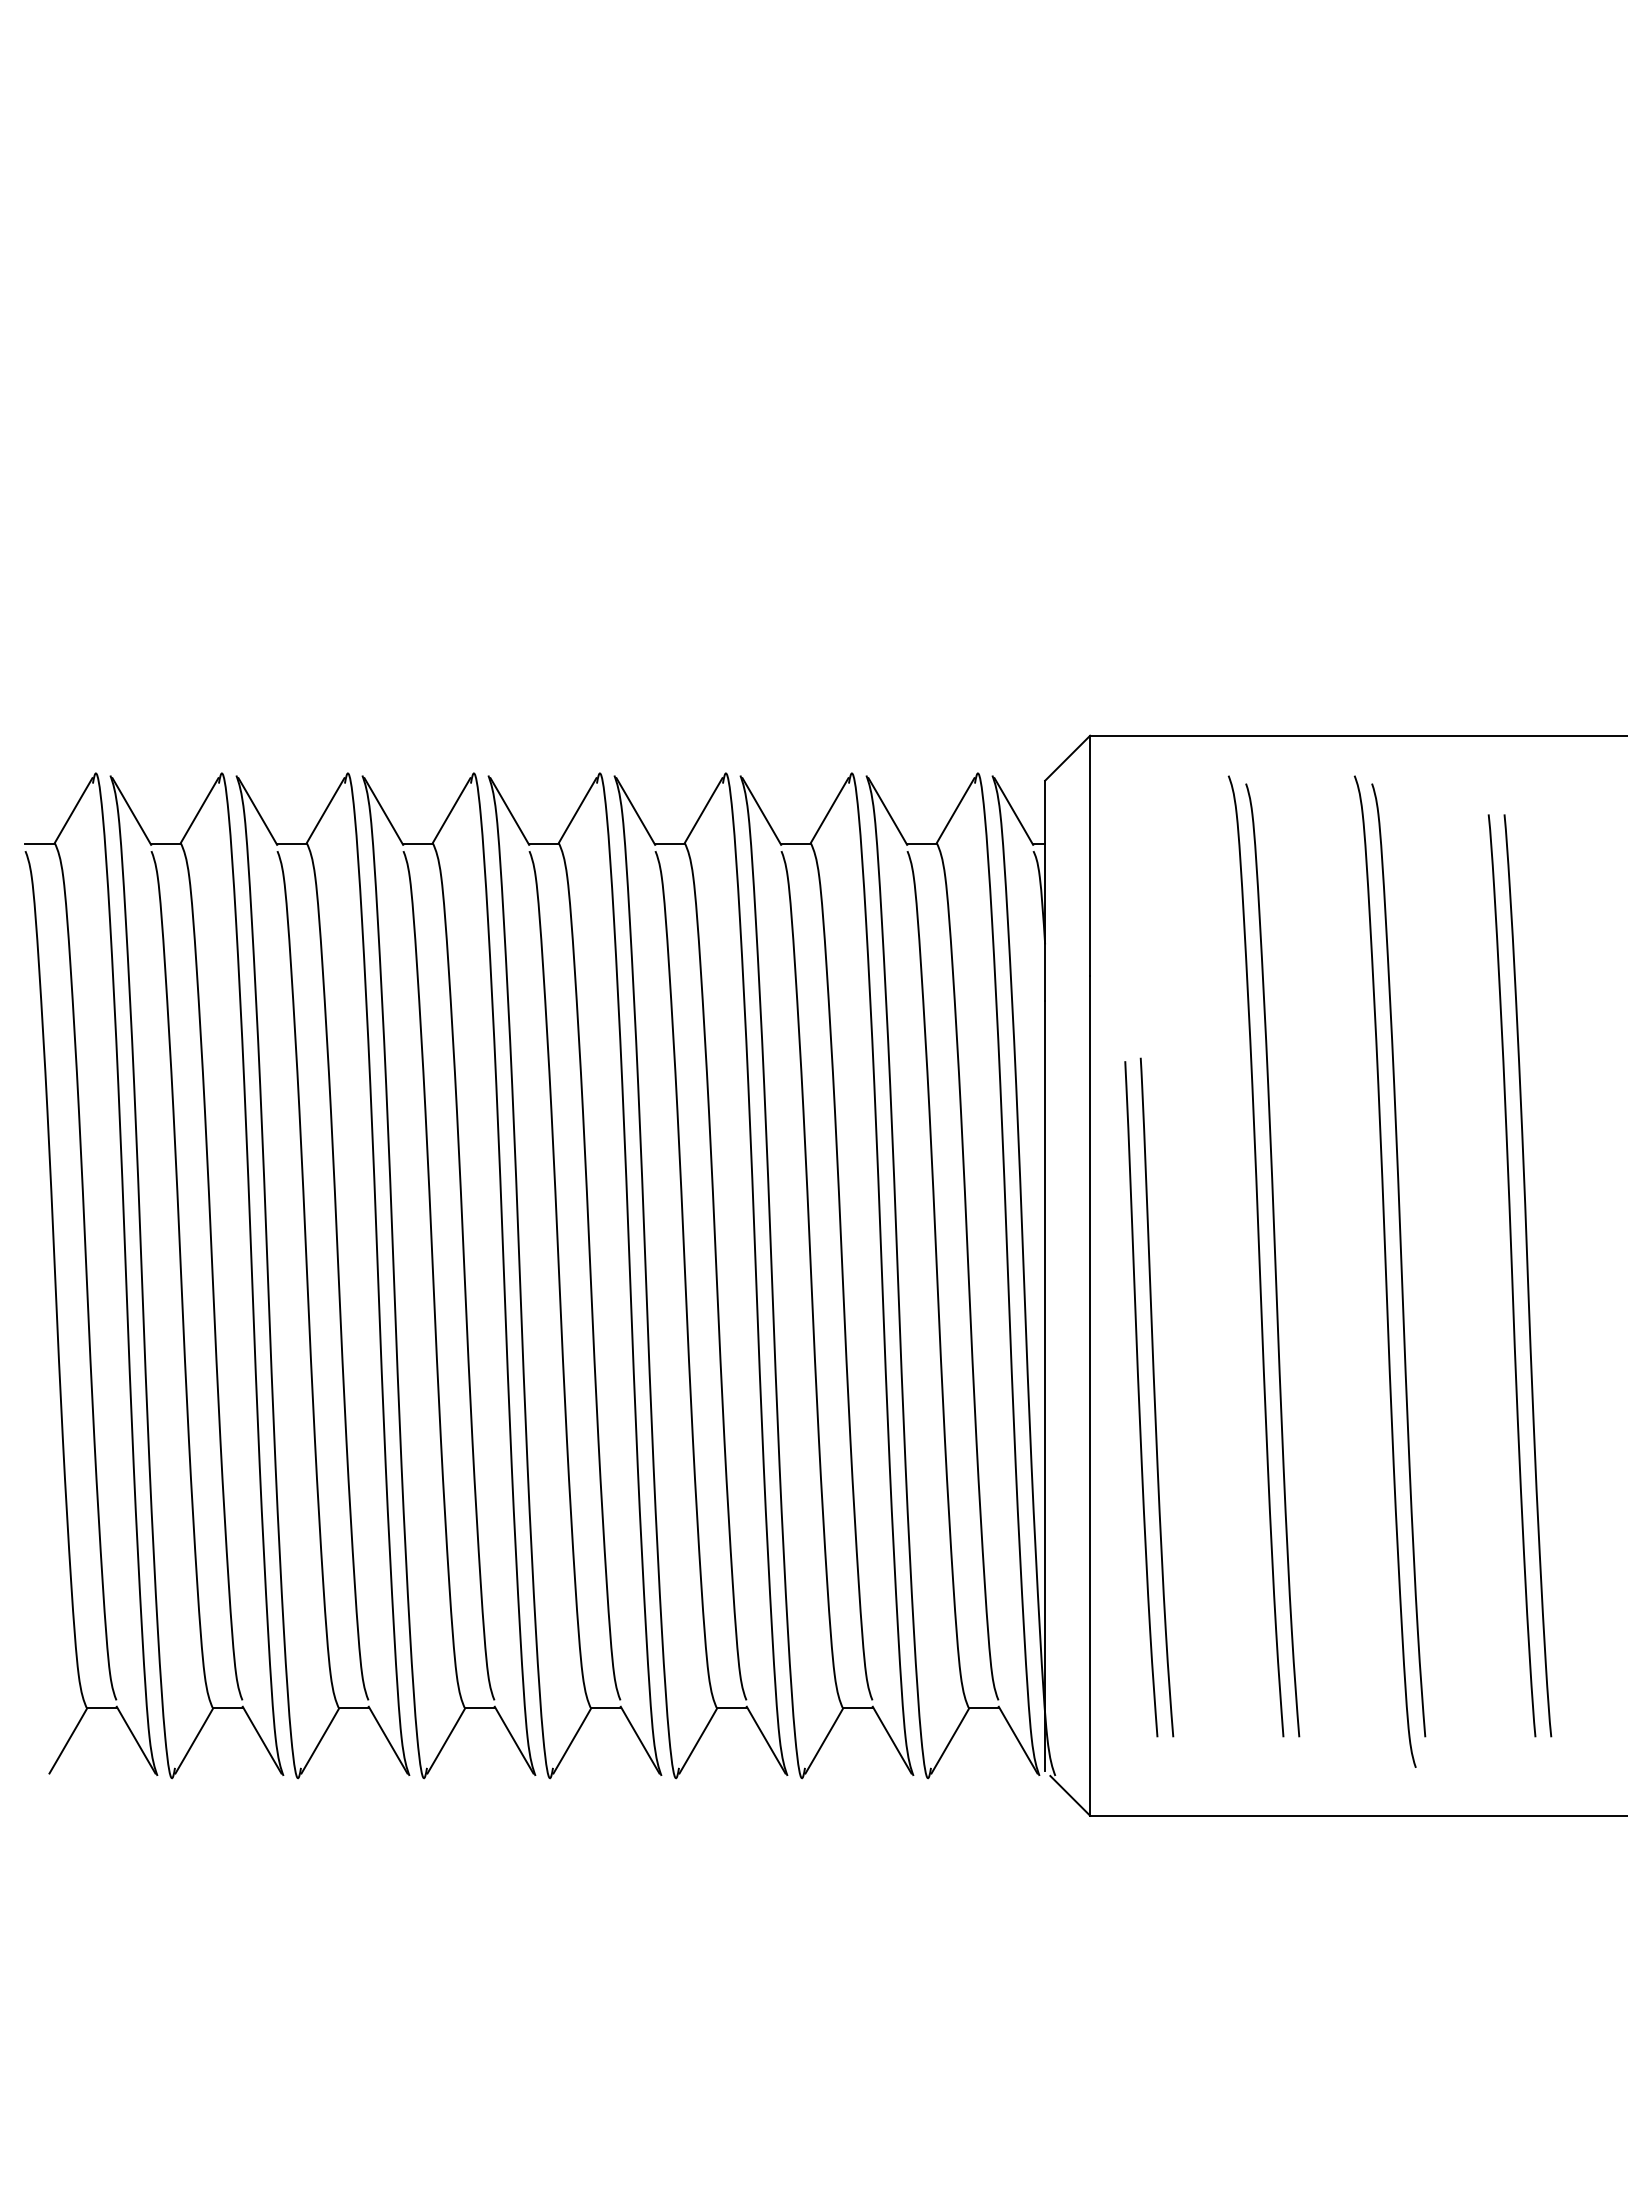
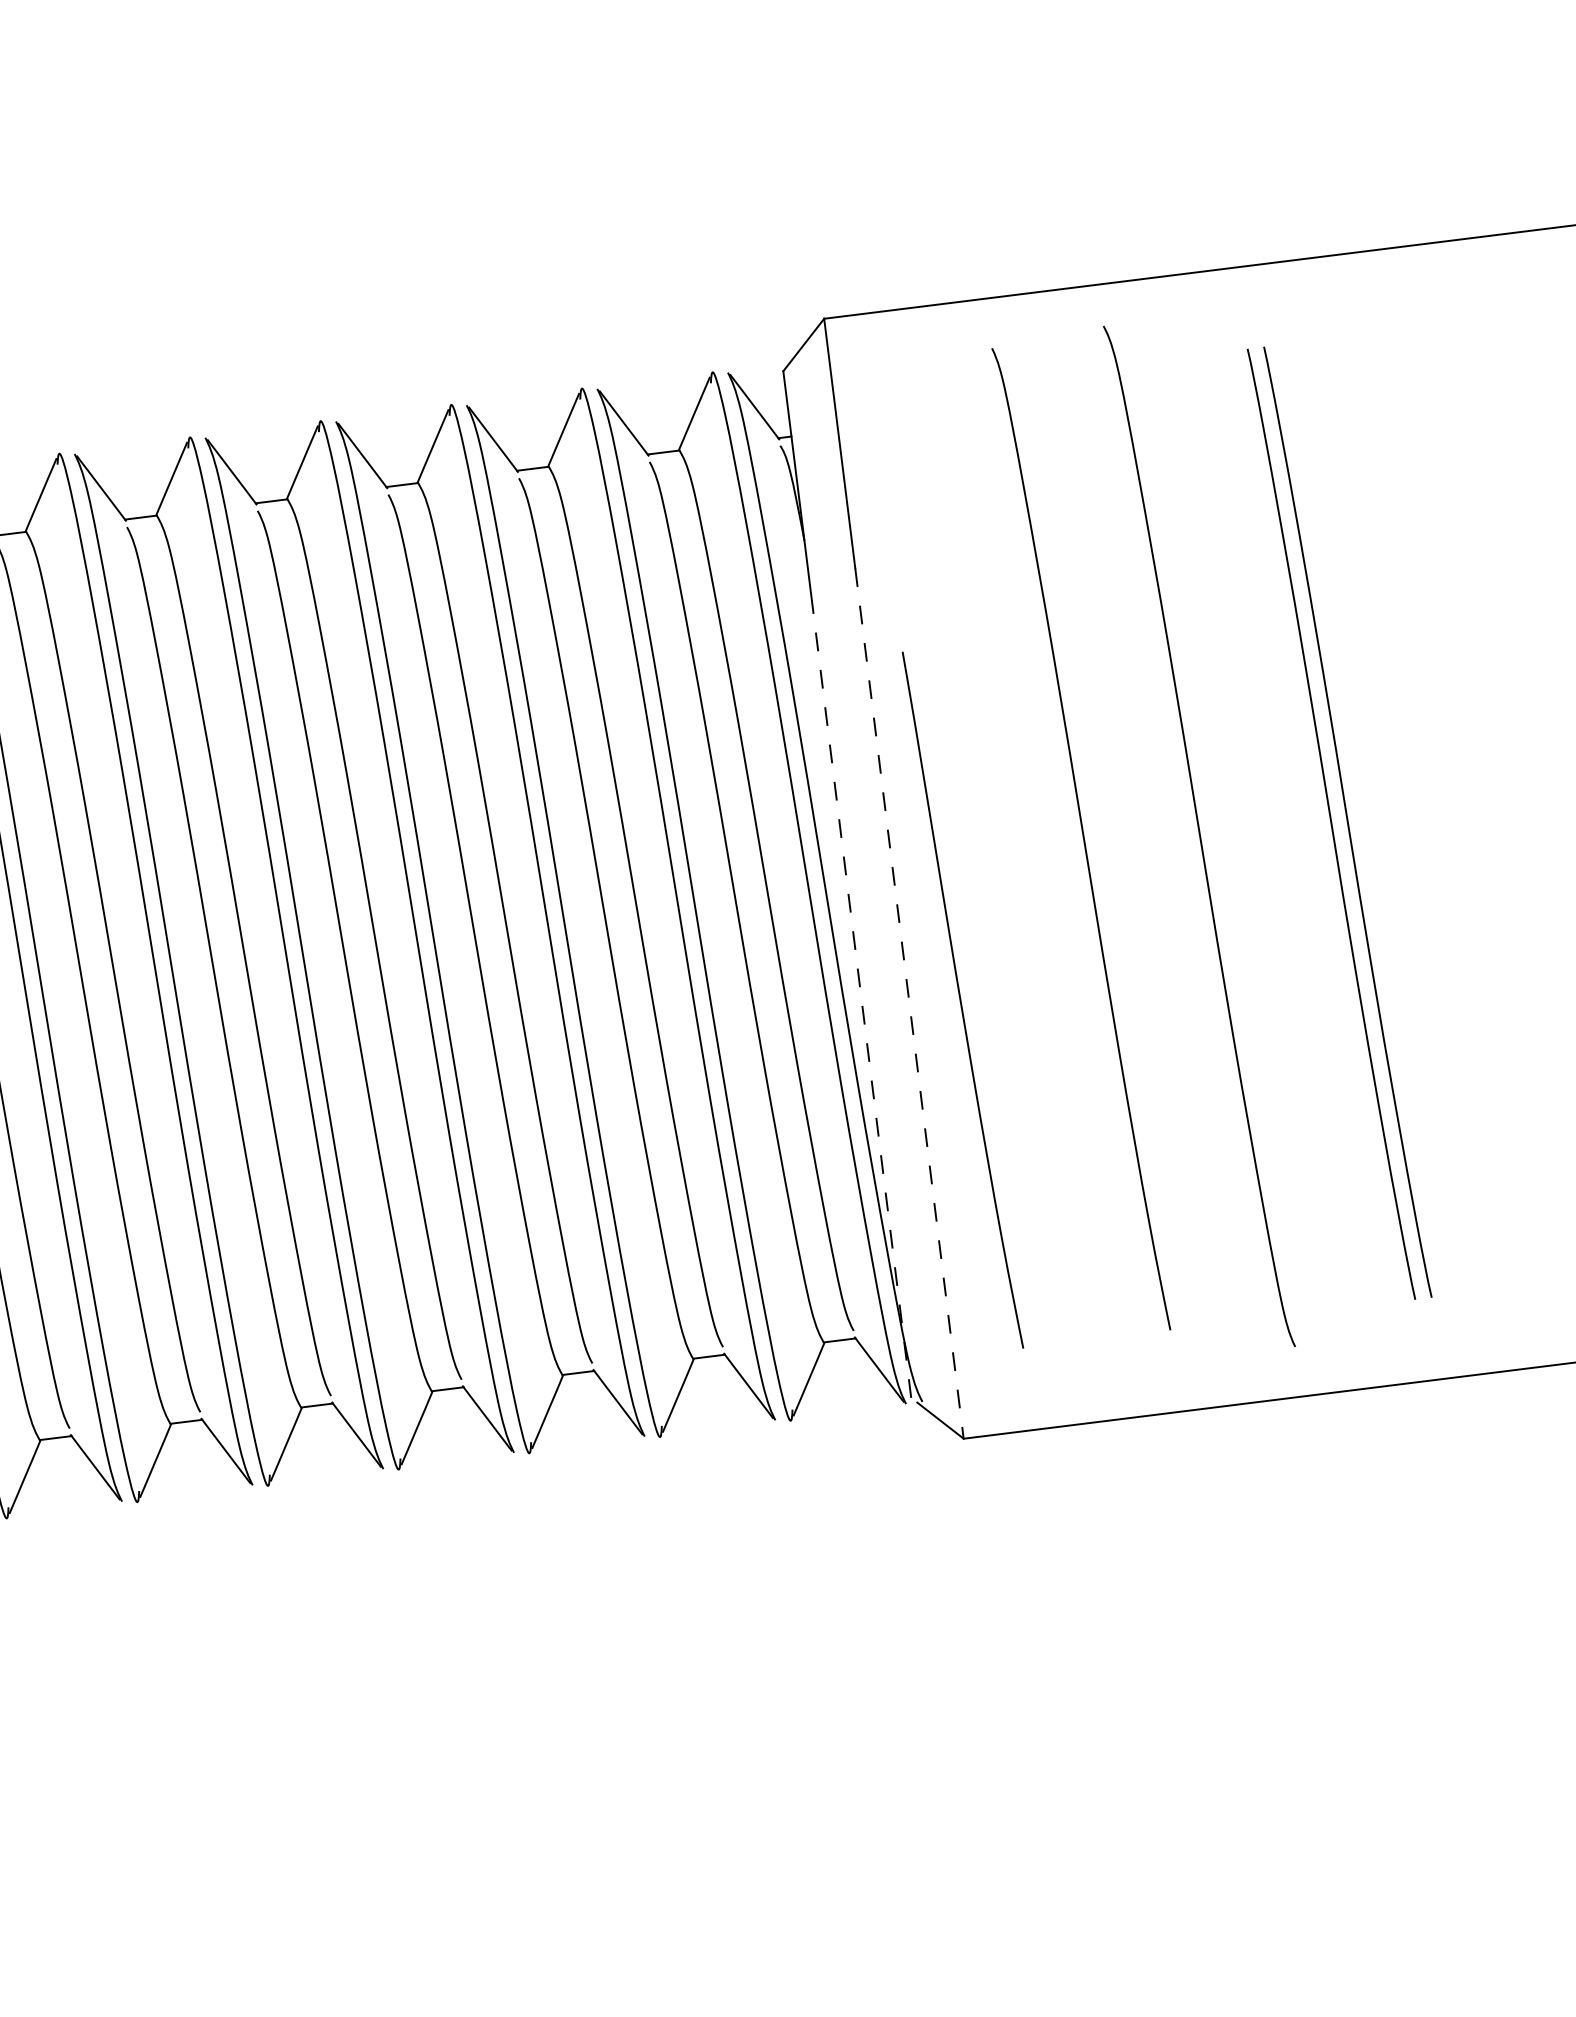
curve: (1258, 1256) -> (1066, 837), removed
curve: (1400, 1260) -> (1213, 822), removed
line: (1045, 1386) -> (861, 999), solid -> dashed
line: (1090, 1396) -> (909, 1003), solid -> dashed
curve: (1155, 1397) -> (977, 996), removed

